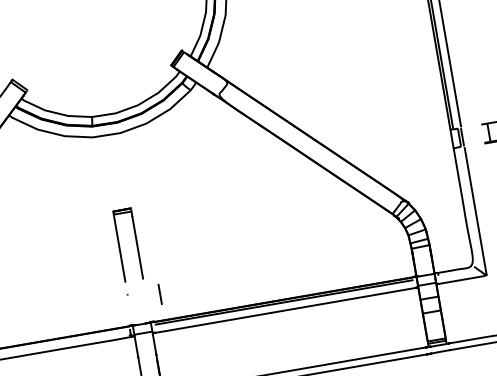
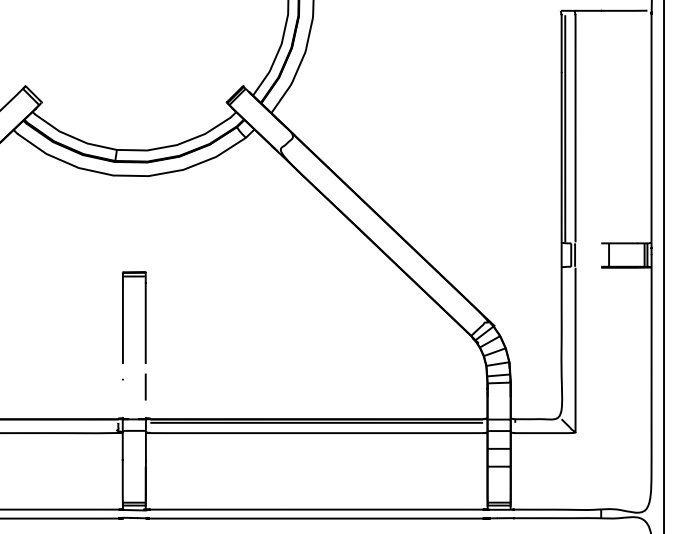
line: (159, 293) -> (145, 386), moved

